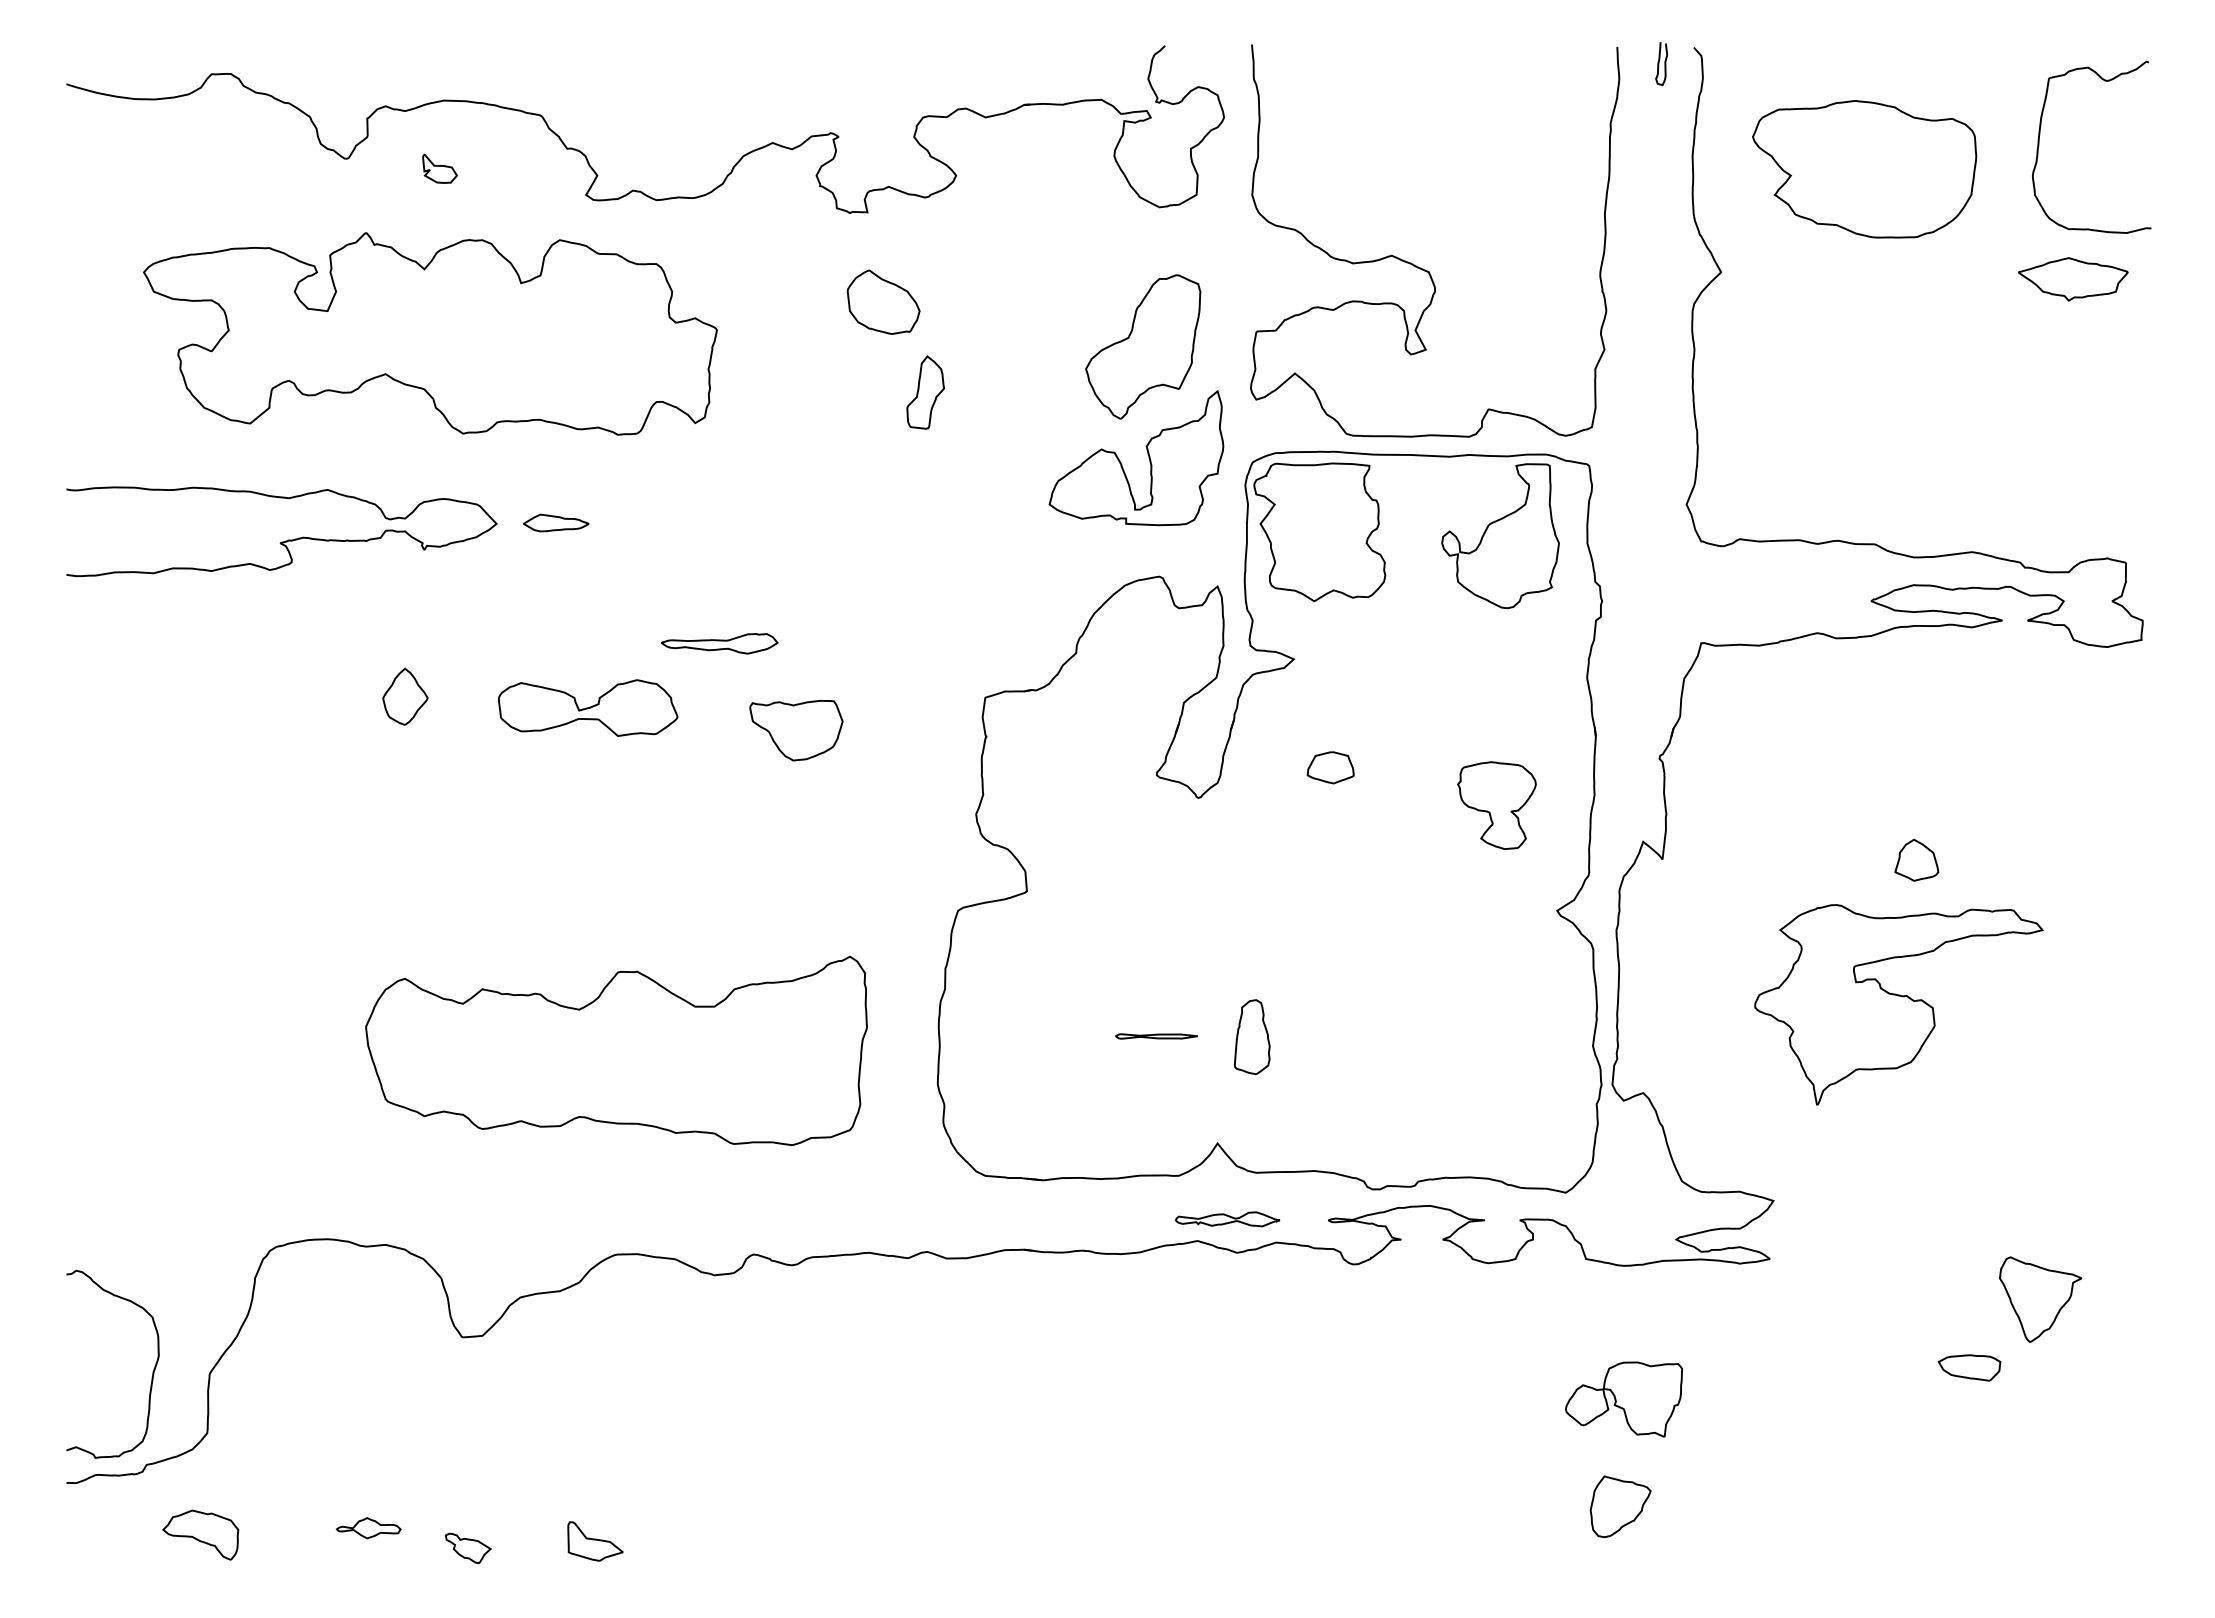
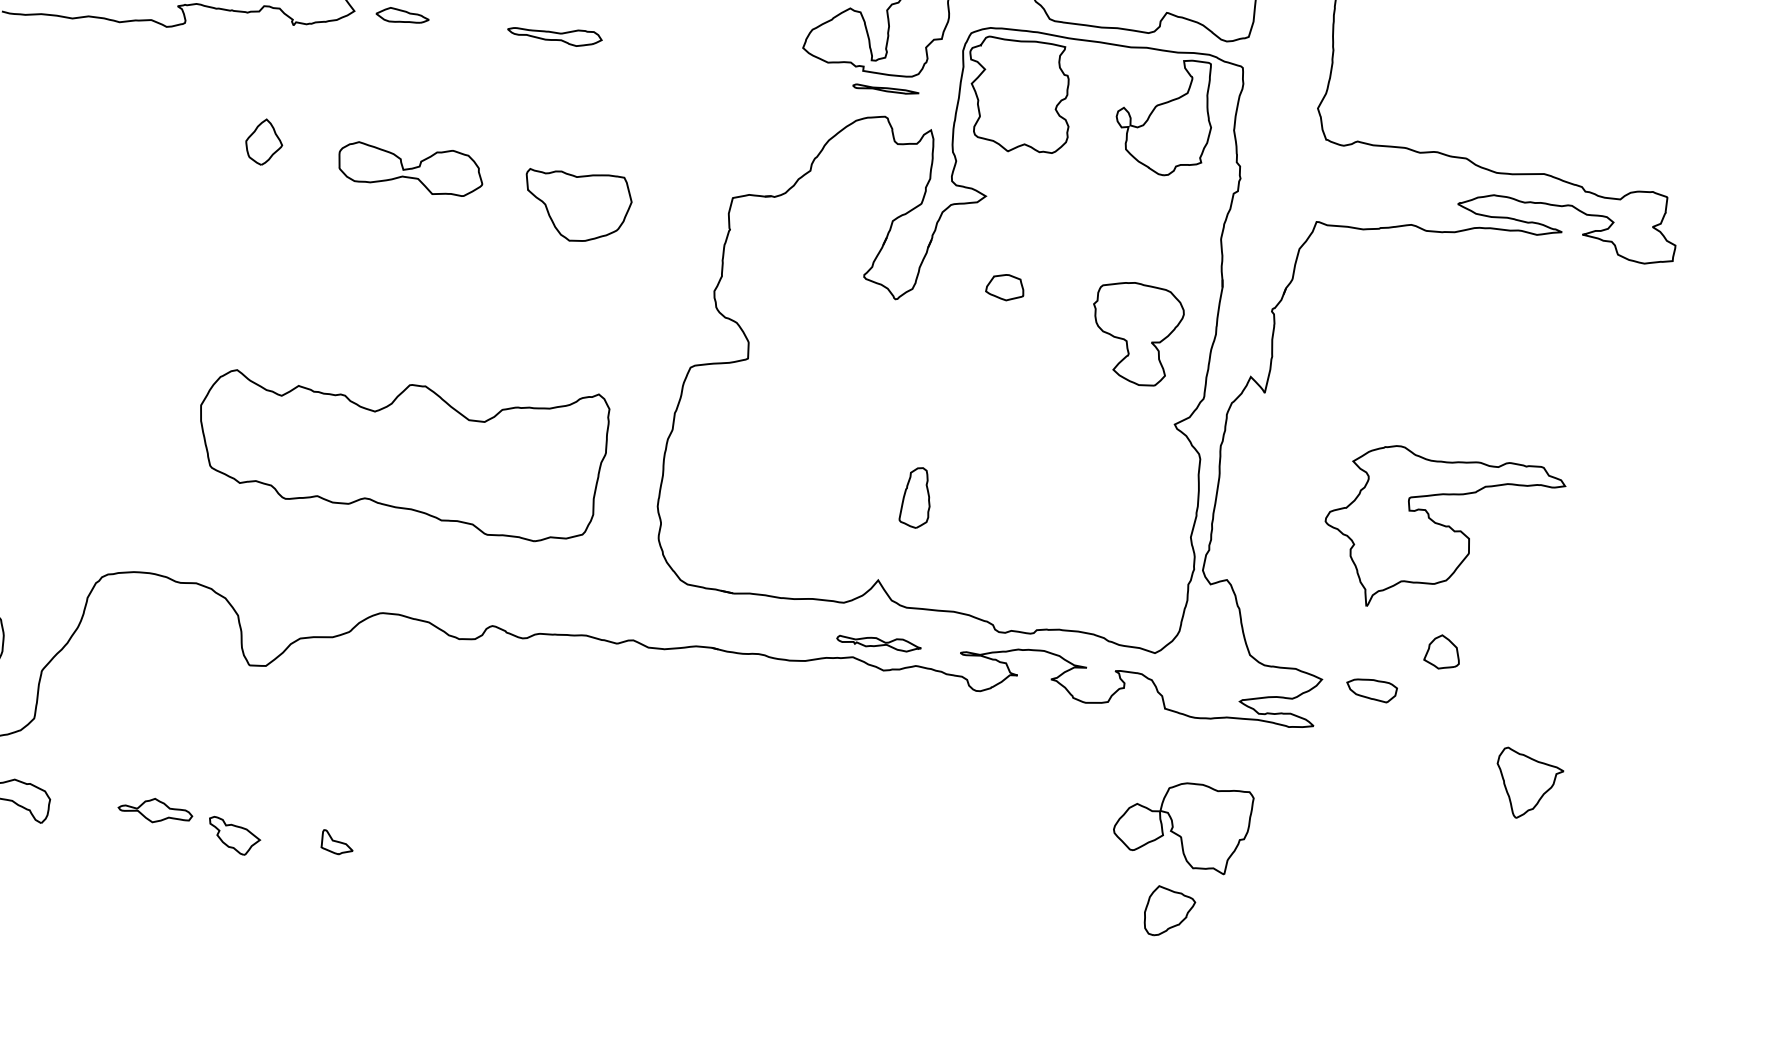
part: (719, 643) -> (554, 35), moved
part: (796, 730) -> (577, 206), size x1.43
part: (1496, 805) -> (1135, 333), size x1.43
part: (1916, 859) -> (1442, 651), moved
part: (1156, 1036) -> (885, 89), moved
part: (1969, 1367) -> (1371, 689), moved
part: (1623, 1399) -> (1181, 825), size x1.43
part: (368, 1527) -> (155, 810), size x1.43
part: (595, 1541) -> (337, 842), size x0.71
part: (468, 1548) -> (234, 836), size x1.43

